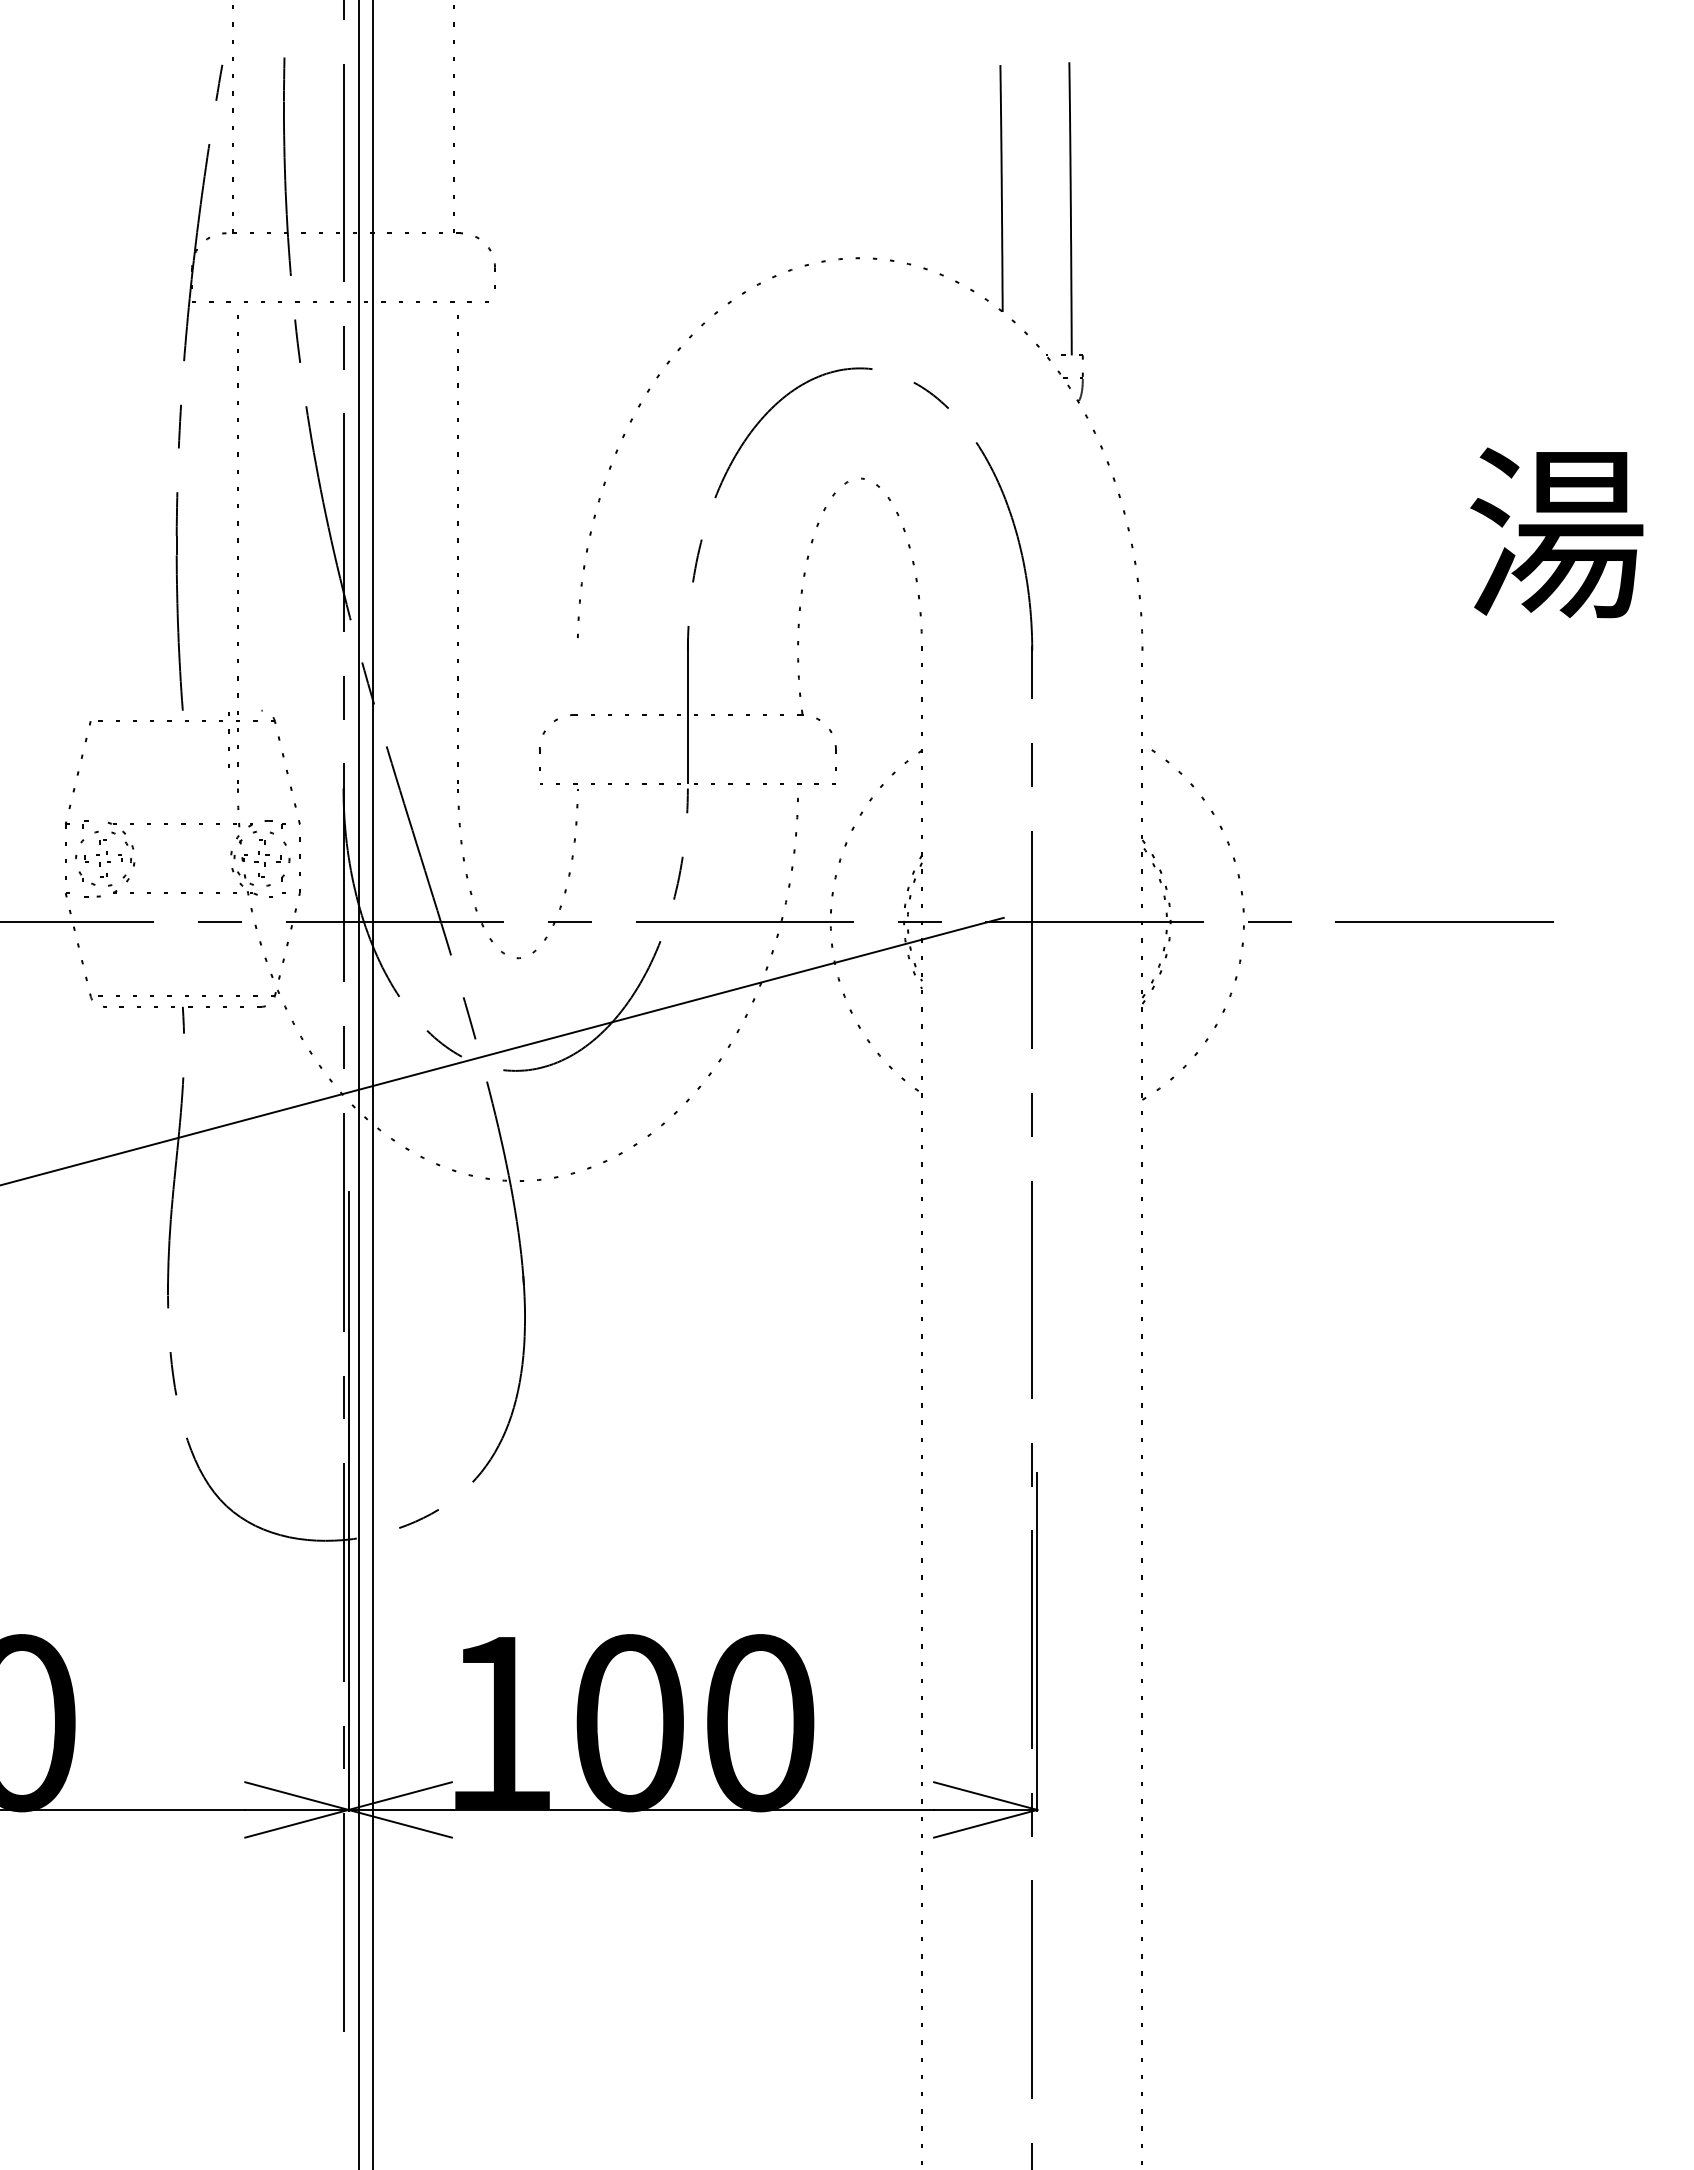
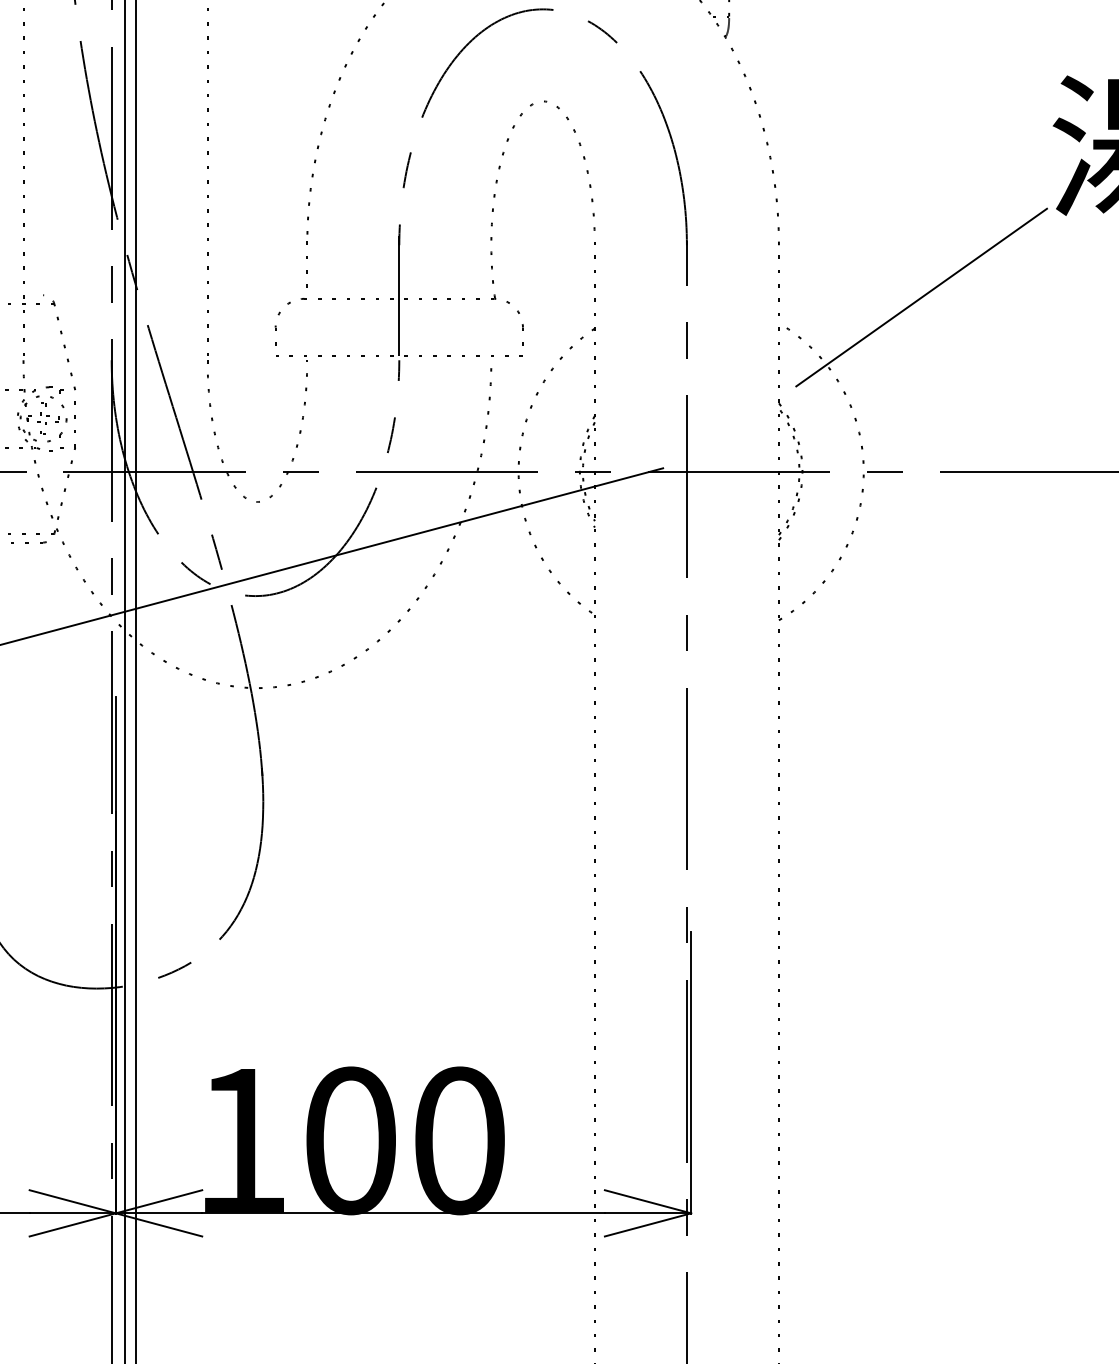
line: (1313, 713) -> (921, 297), added
line: (228, 733) -> (307, 259), moved

